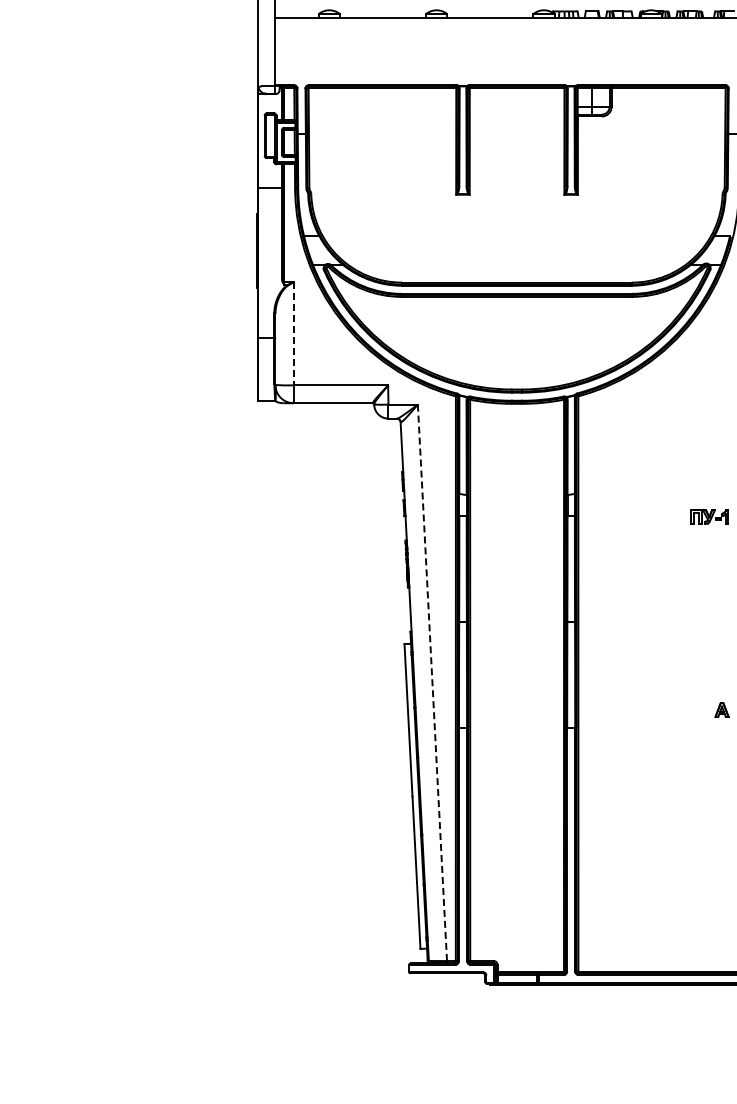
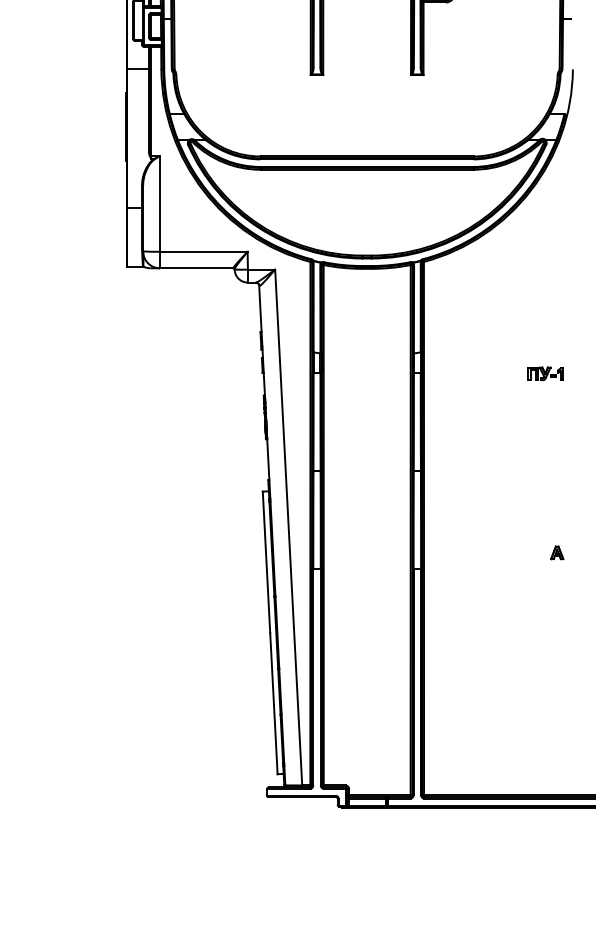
line: (293, 333) -> (159, 203), dashed -> solid
line: (432, 682) -> (288, 527), dashed -> solid

